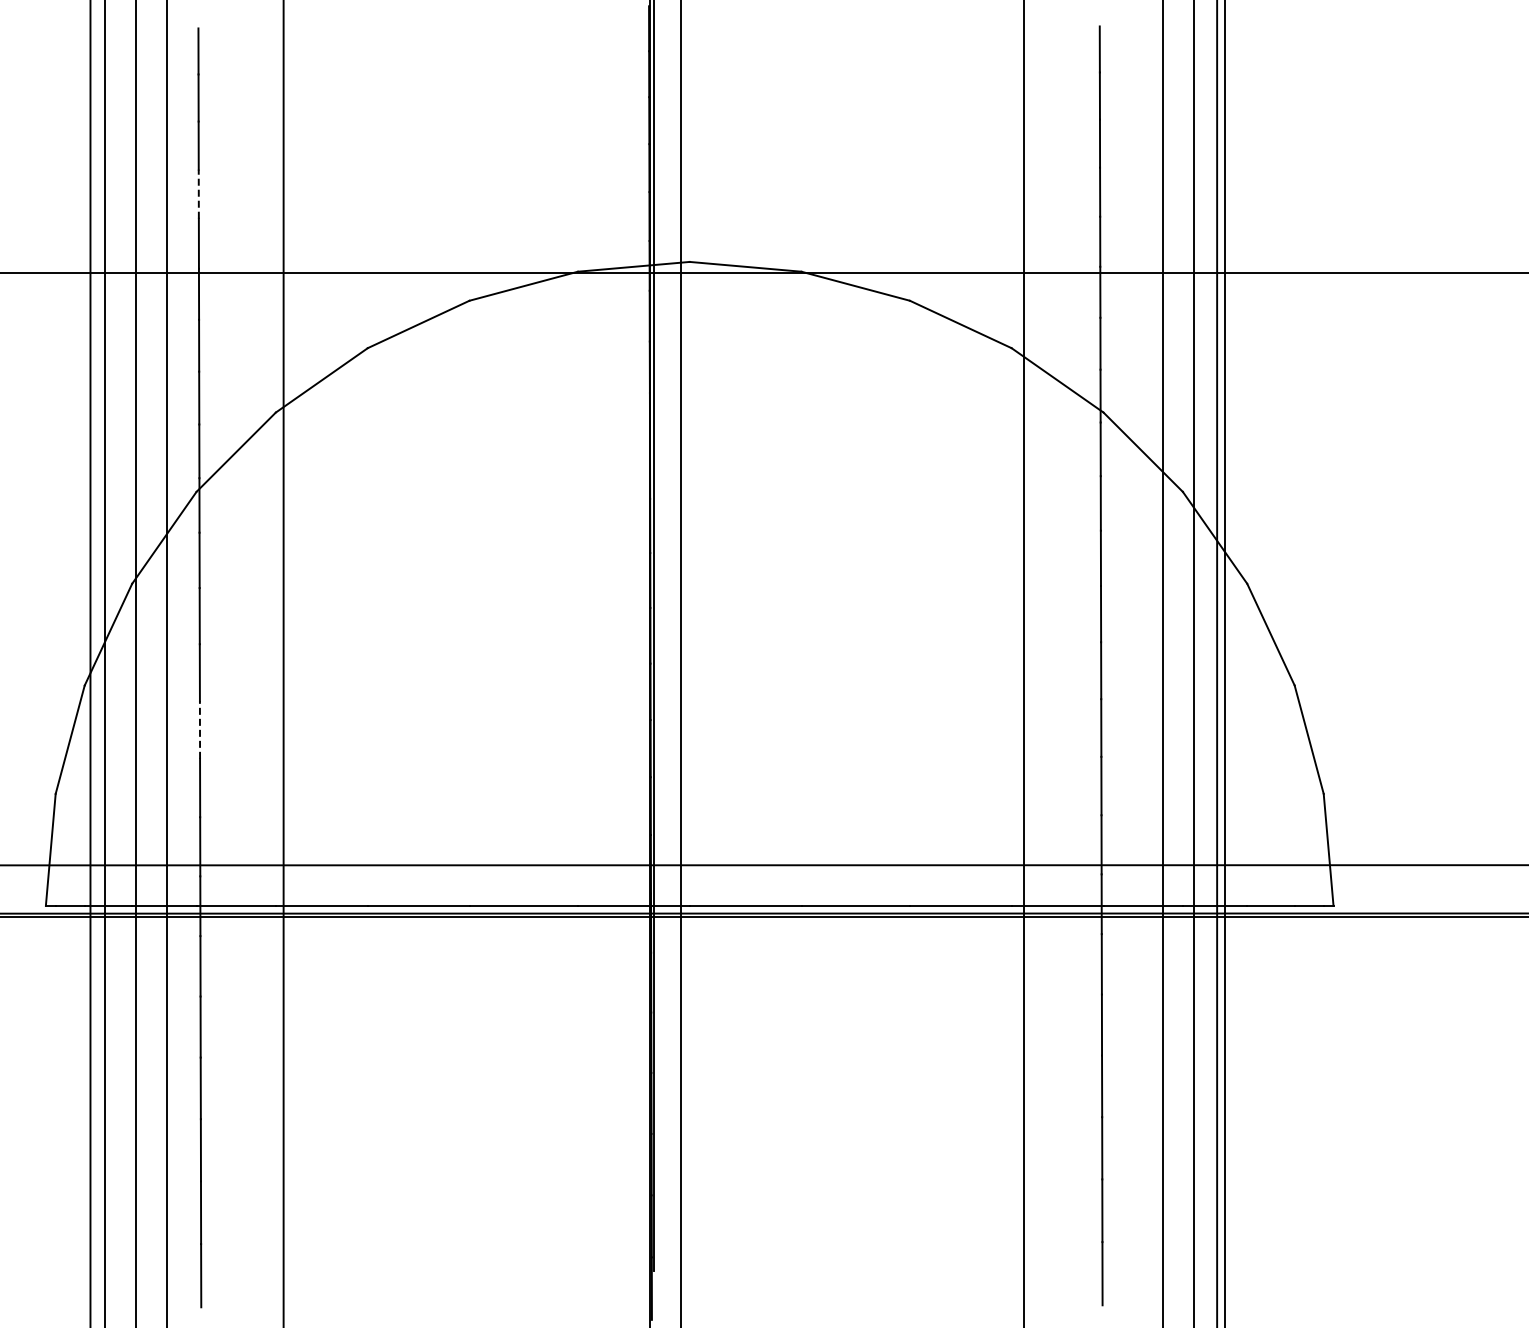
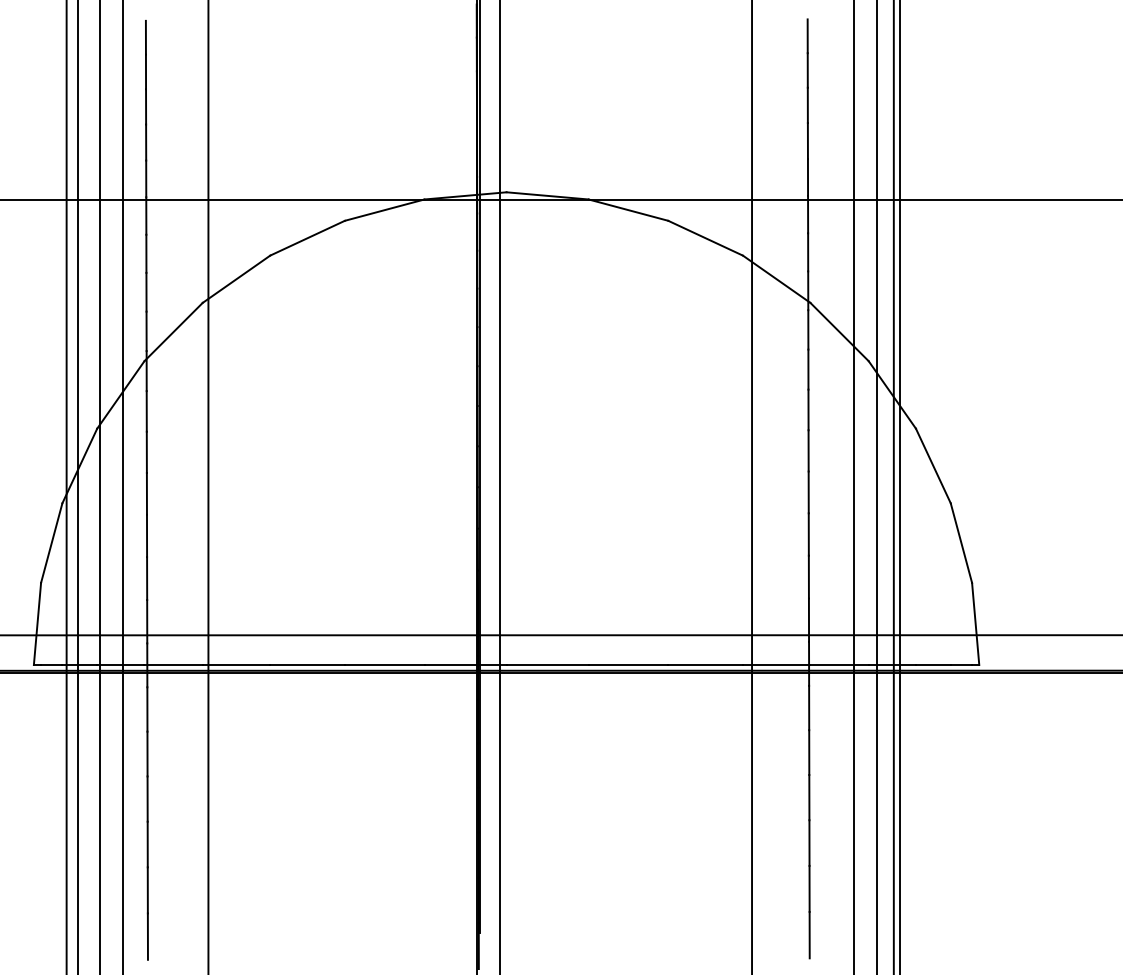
line: (198, 194) -> (145, 142), dashed -> solid
line: (199, 730) -> (146, 536), dashed -> solid

